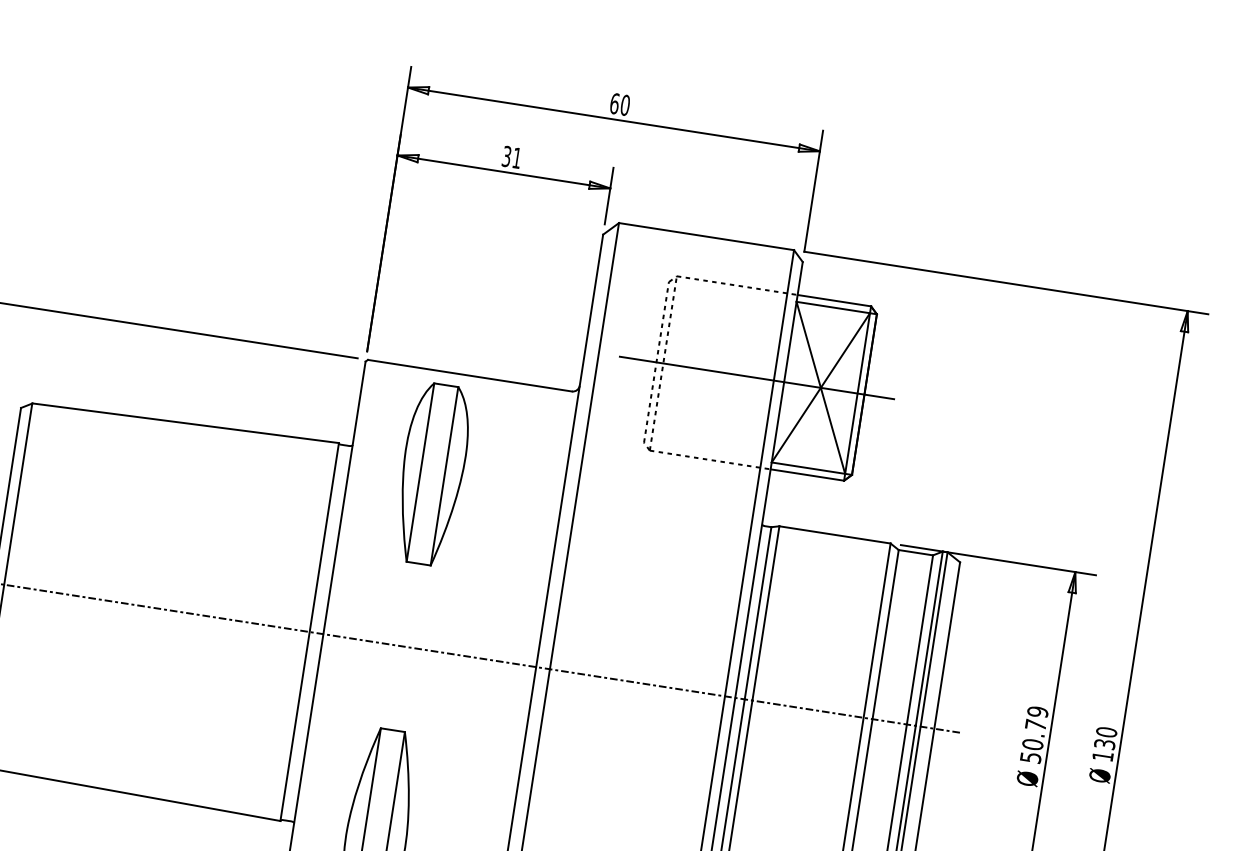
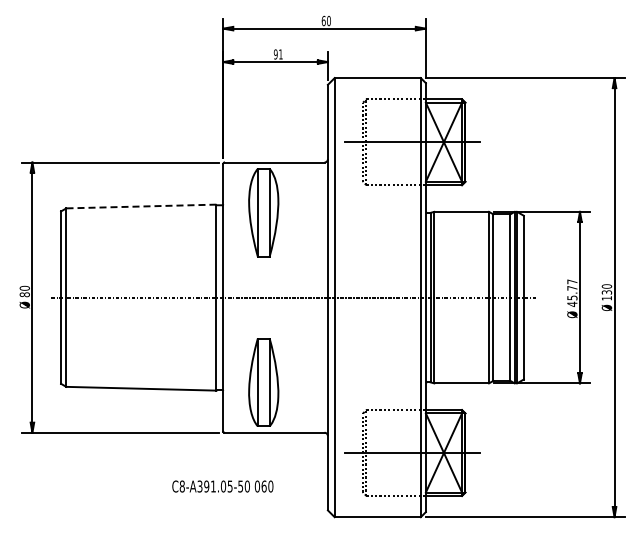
text: (506, 156) -> (275, 54), 31 -> 91
line: (183, 422) -> (140, 206), solid -> dashed
text: (1034, 735) -> (572, 293), 50.79 -> 45.77

